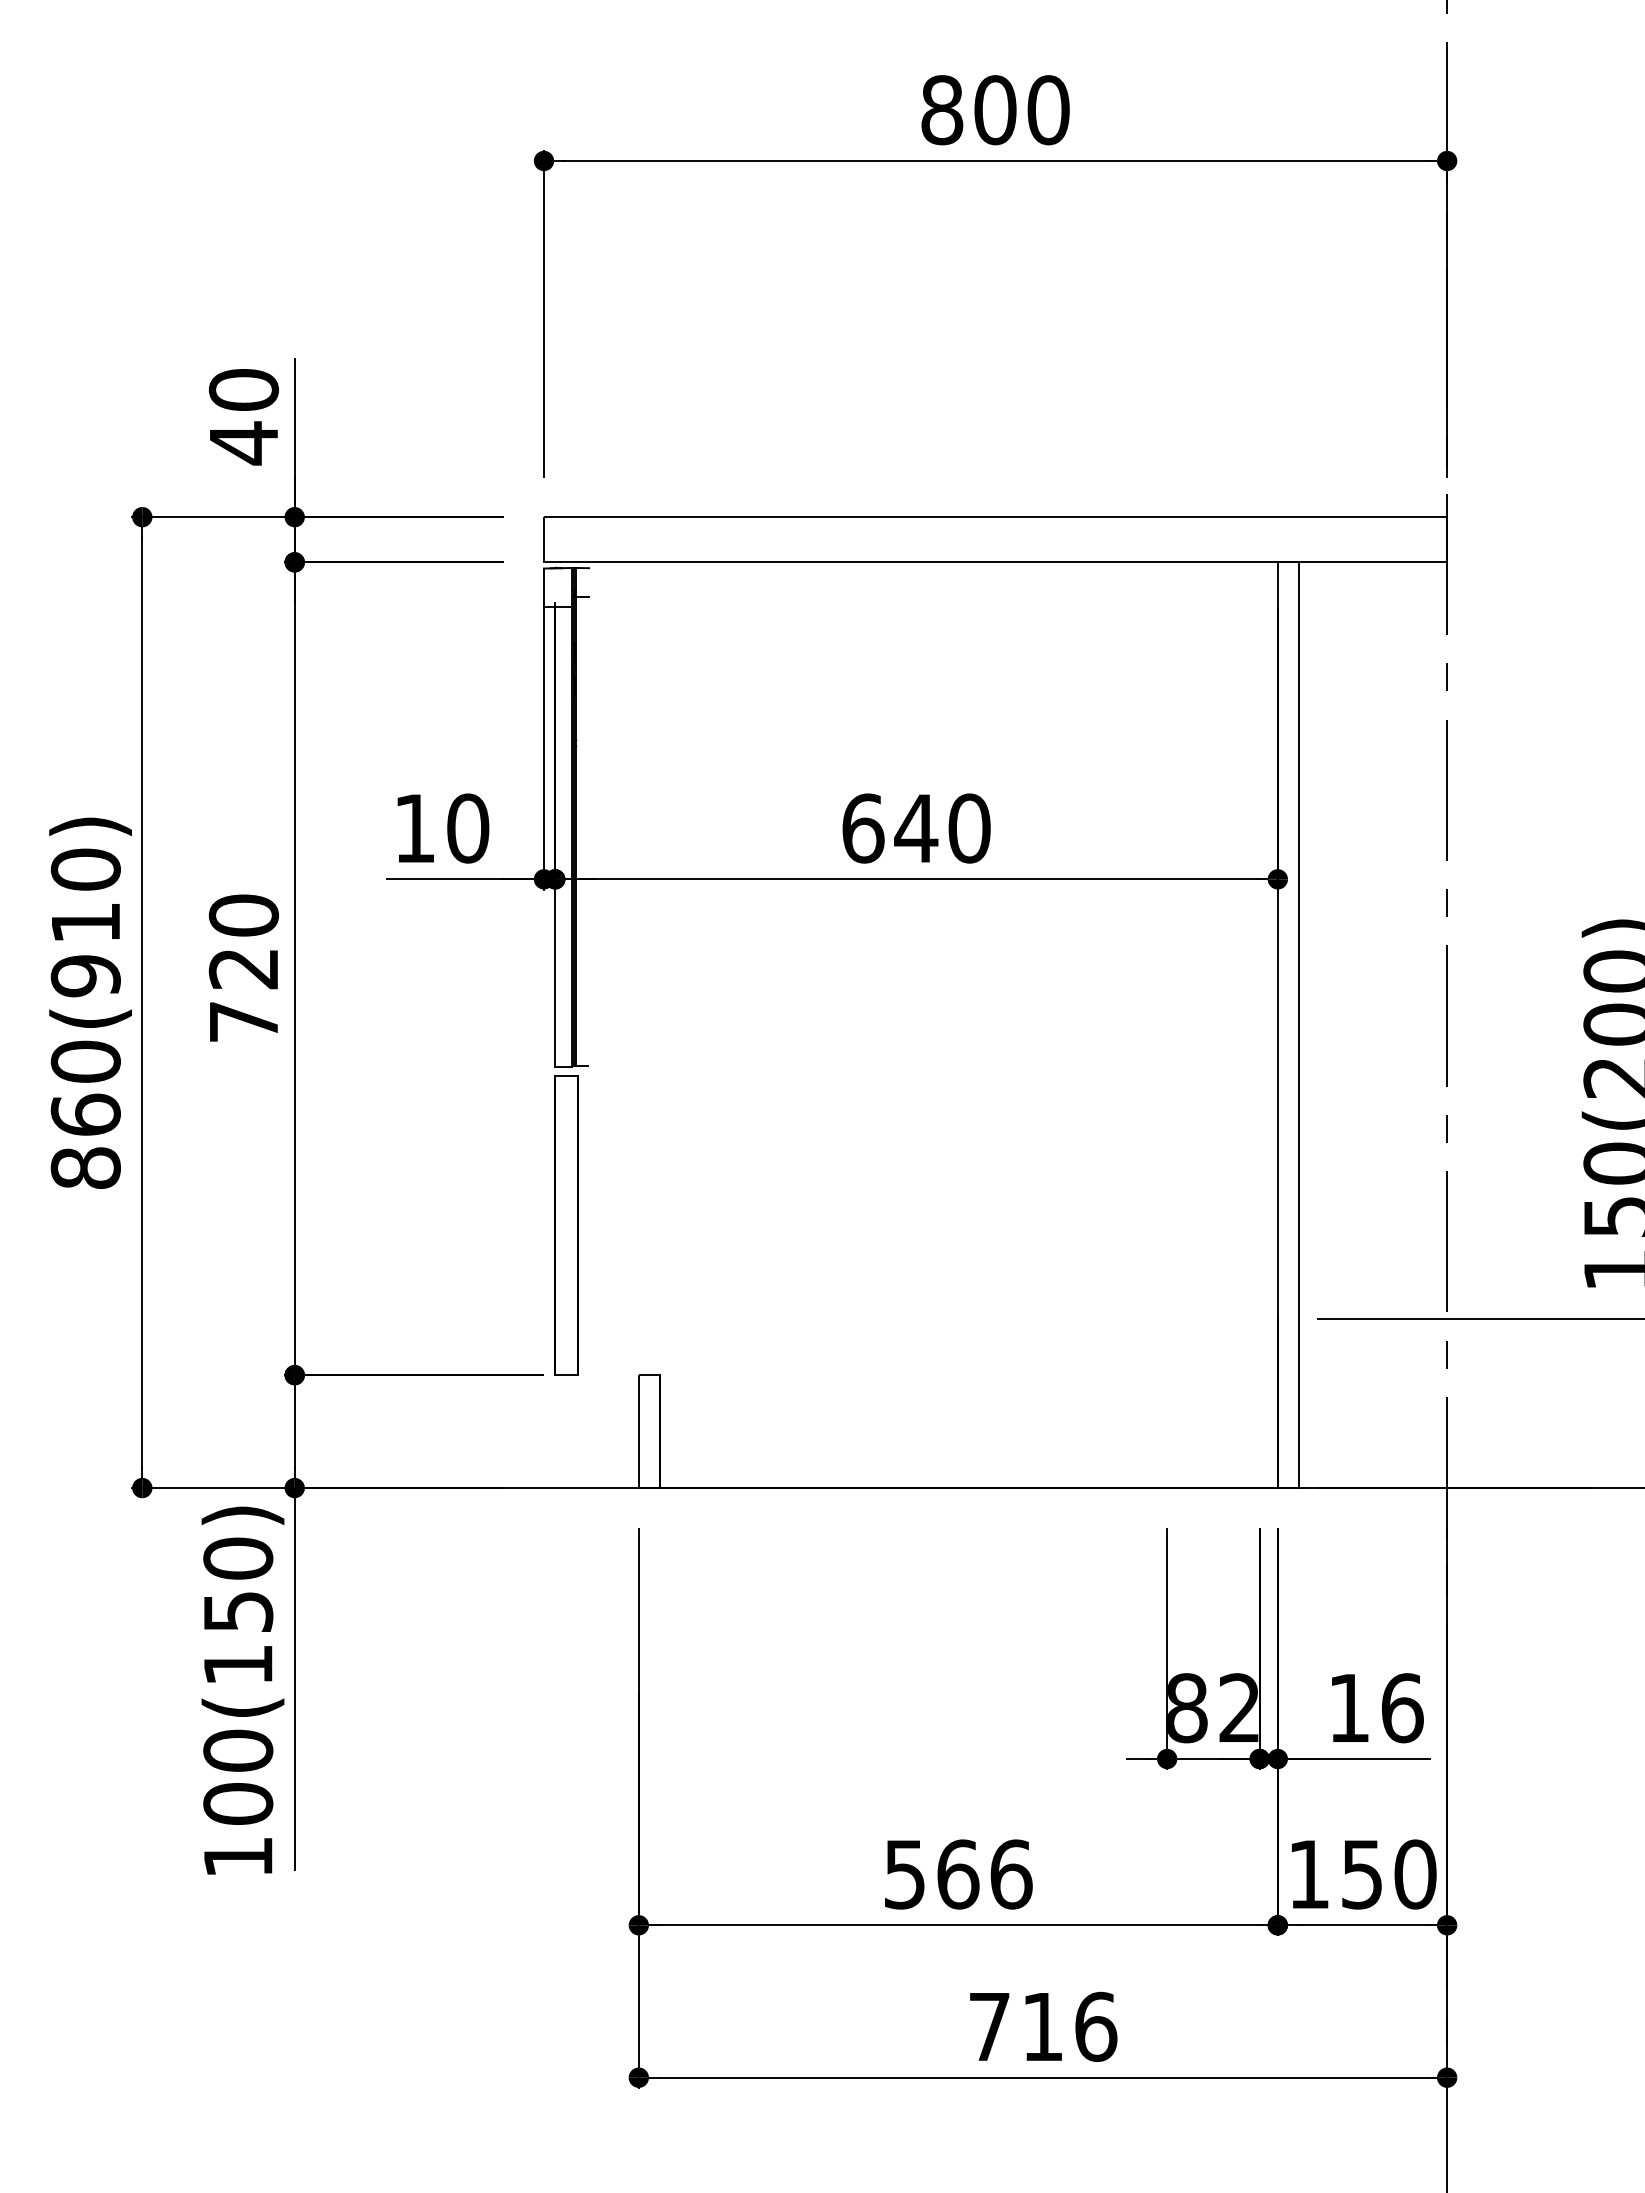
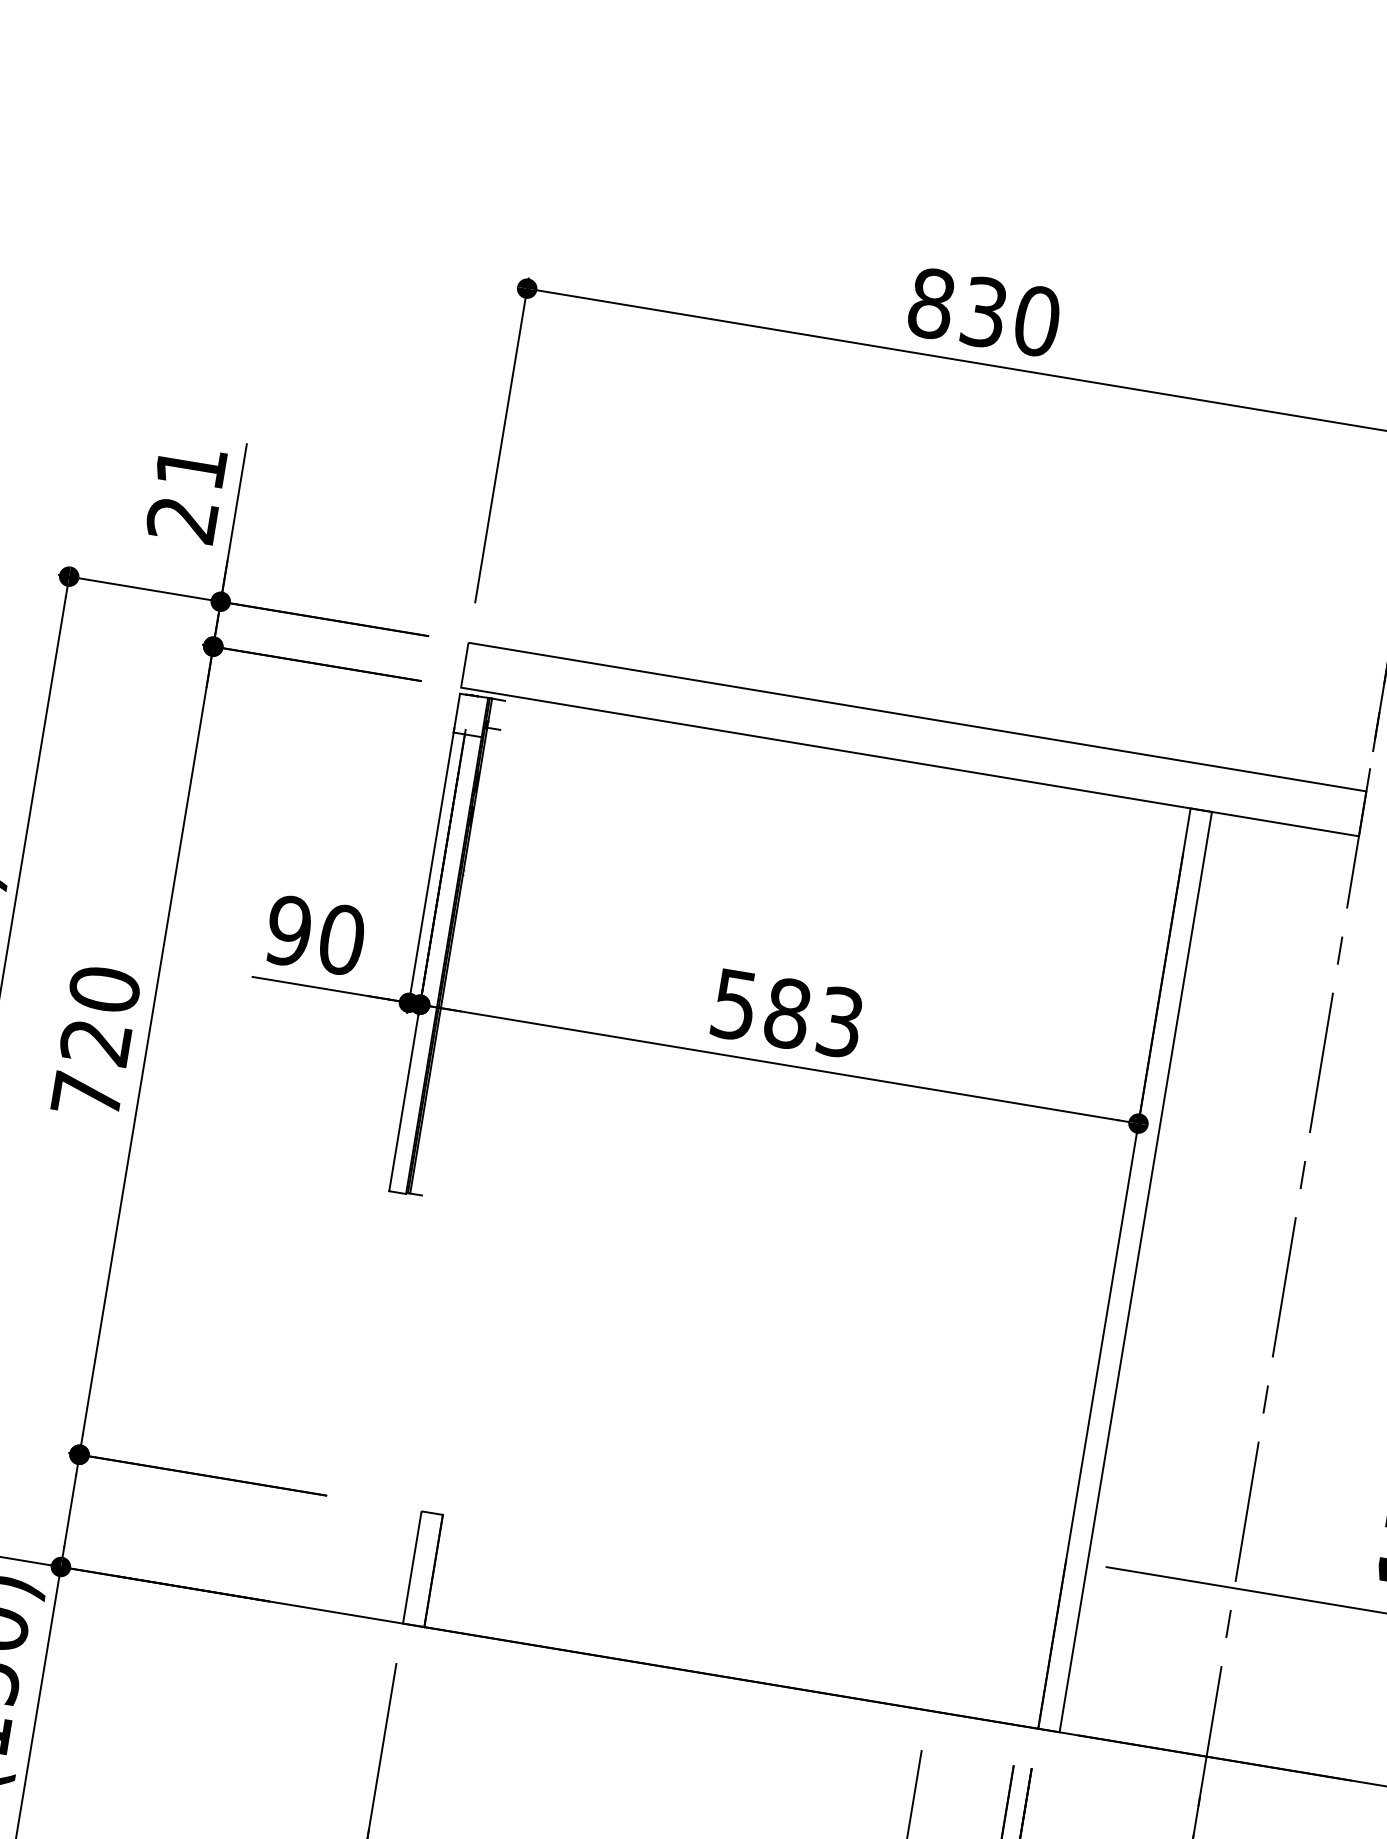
text: (995, 110) -> (984, 312), 800 -> 830
text: (243, 417) -> (186, 494), 40 -> 21
text: (414, 828) -> (288, 930), 10 -> 90
text: (916, 828) -> (787, 1013), 640 -> 583
part: (566, 1225) -> (374, 1350), removed

